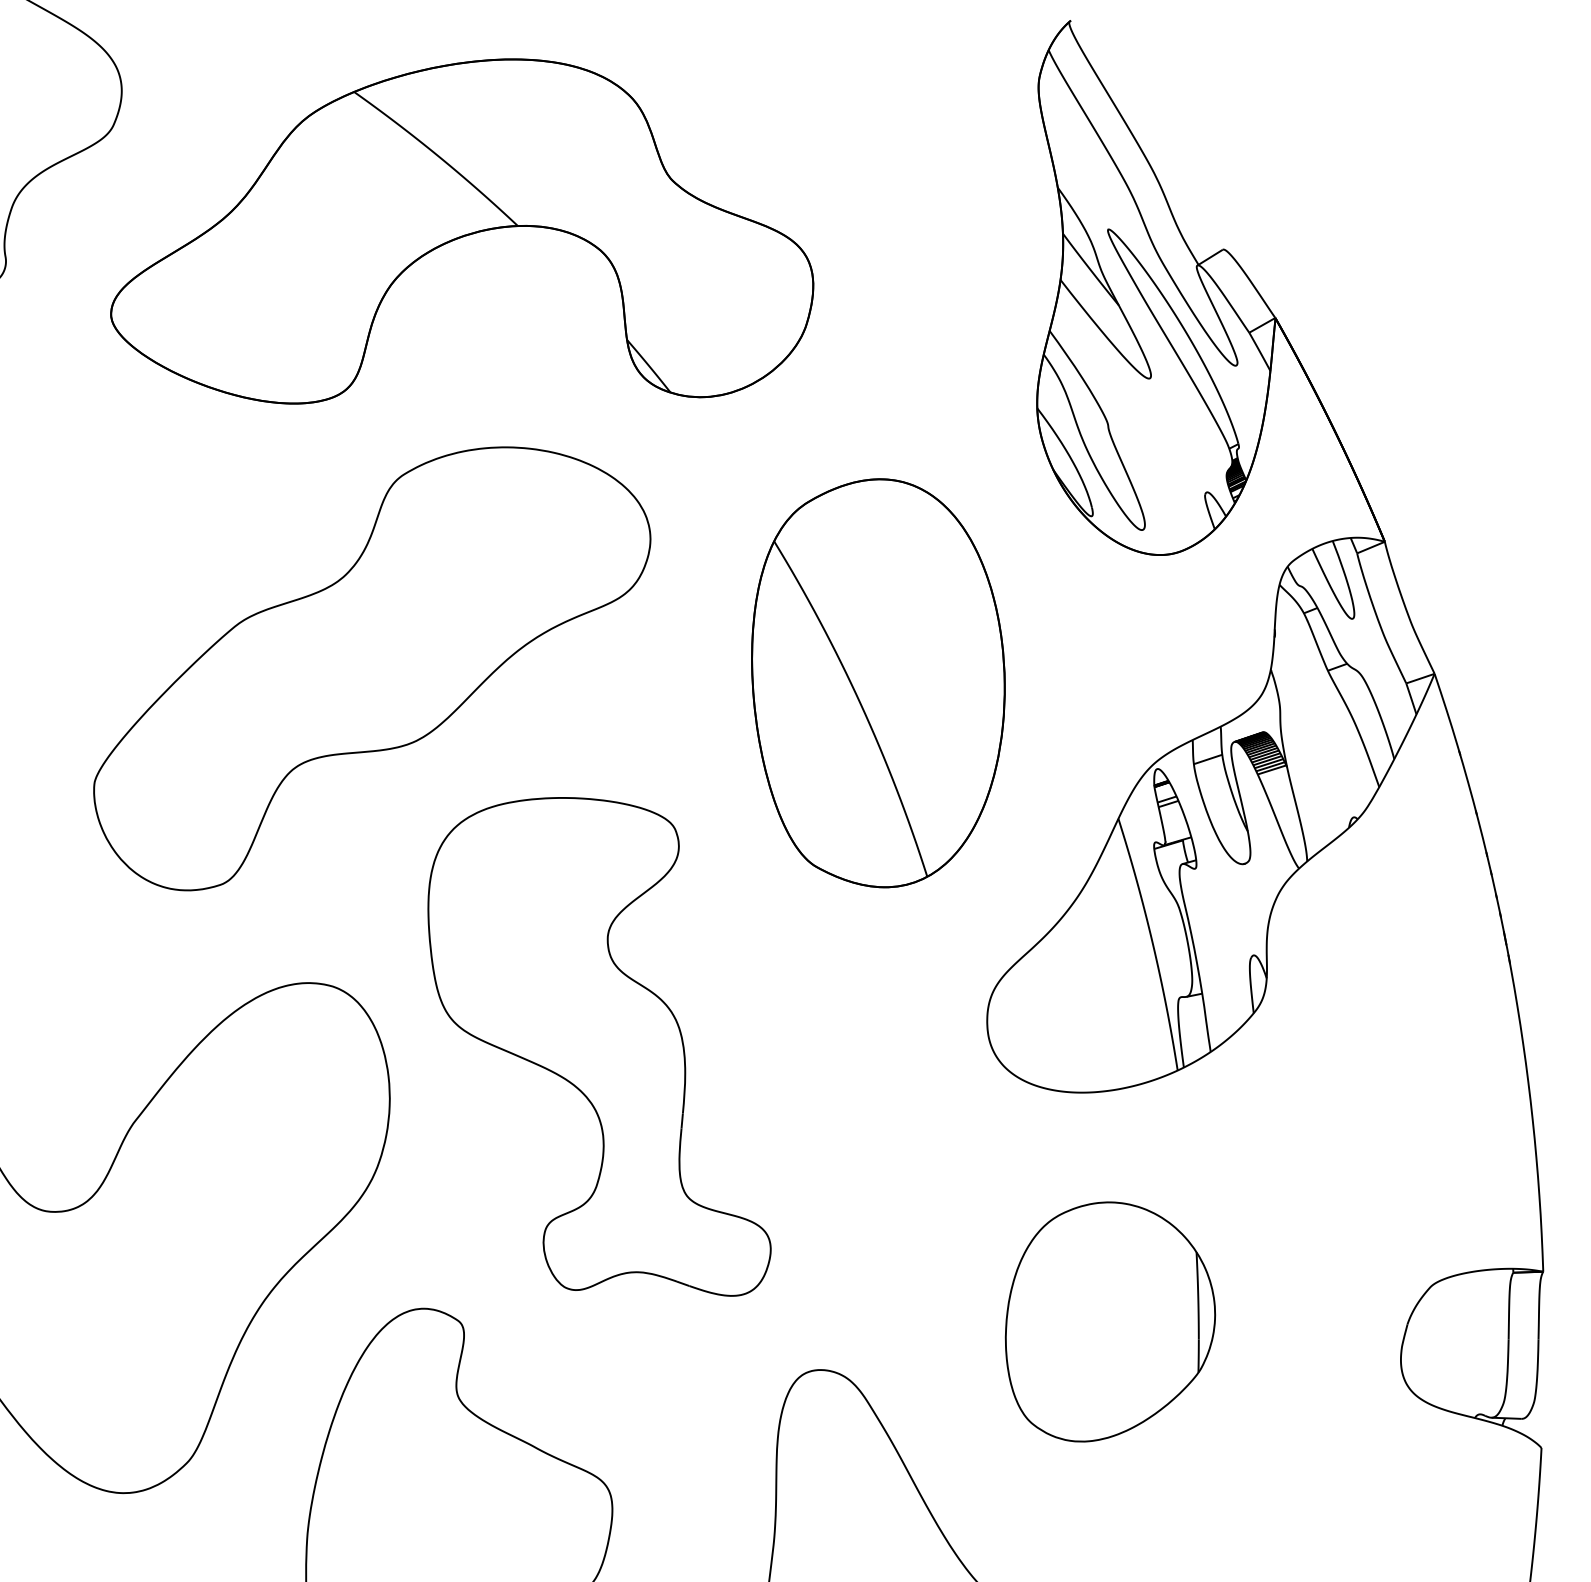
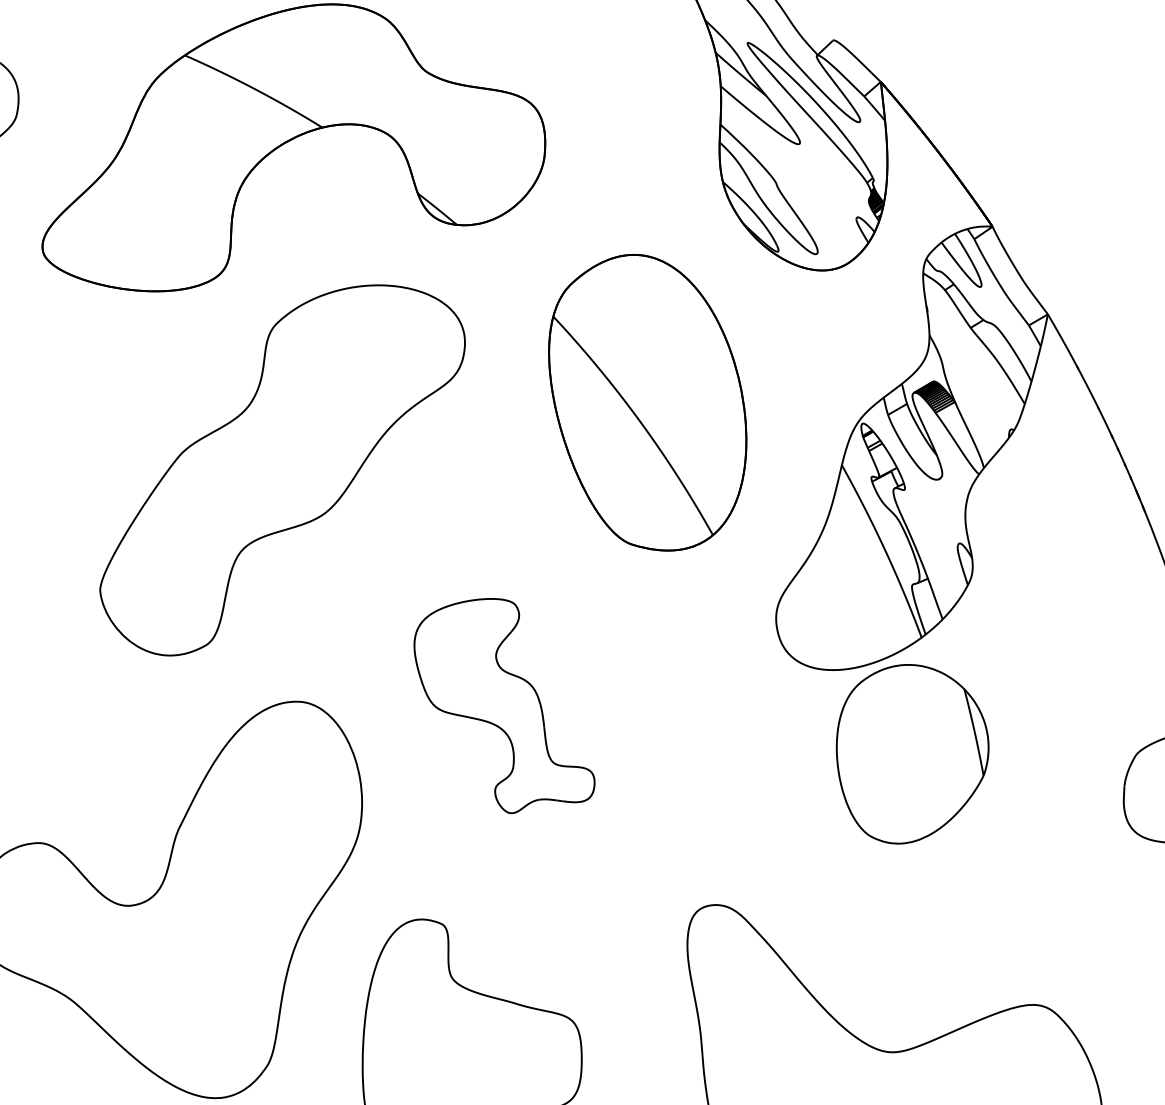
part: (599, 1046) -> (502, 705), size x0.6
part: (1110, 1321) -> (912, 751), moved

